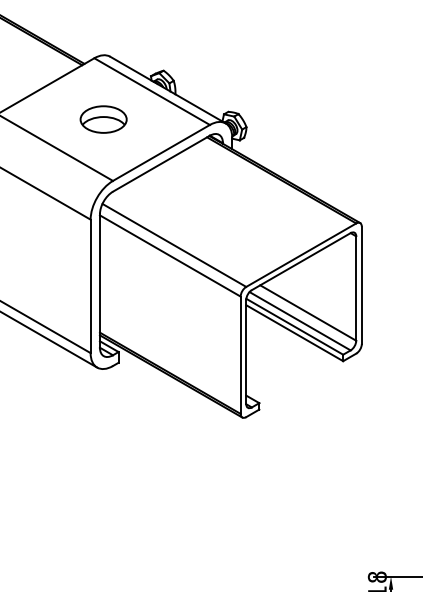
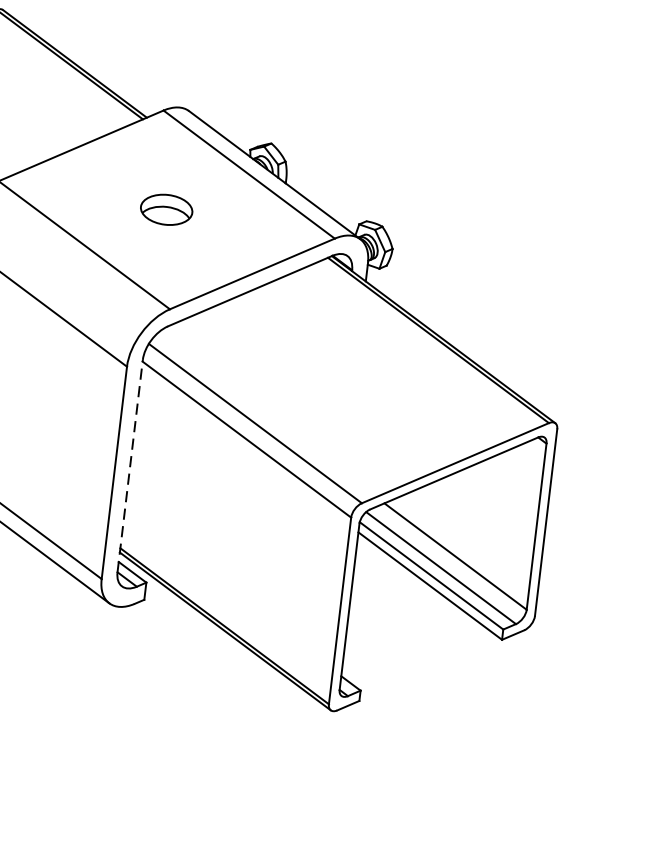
part: (103, 119) -> (166, 209), size x0.7
line: (99, 281) -> (129, 466), solid -> dashed

